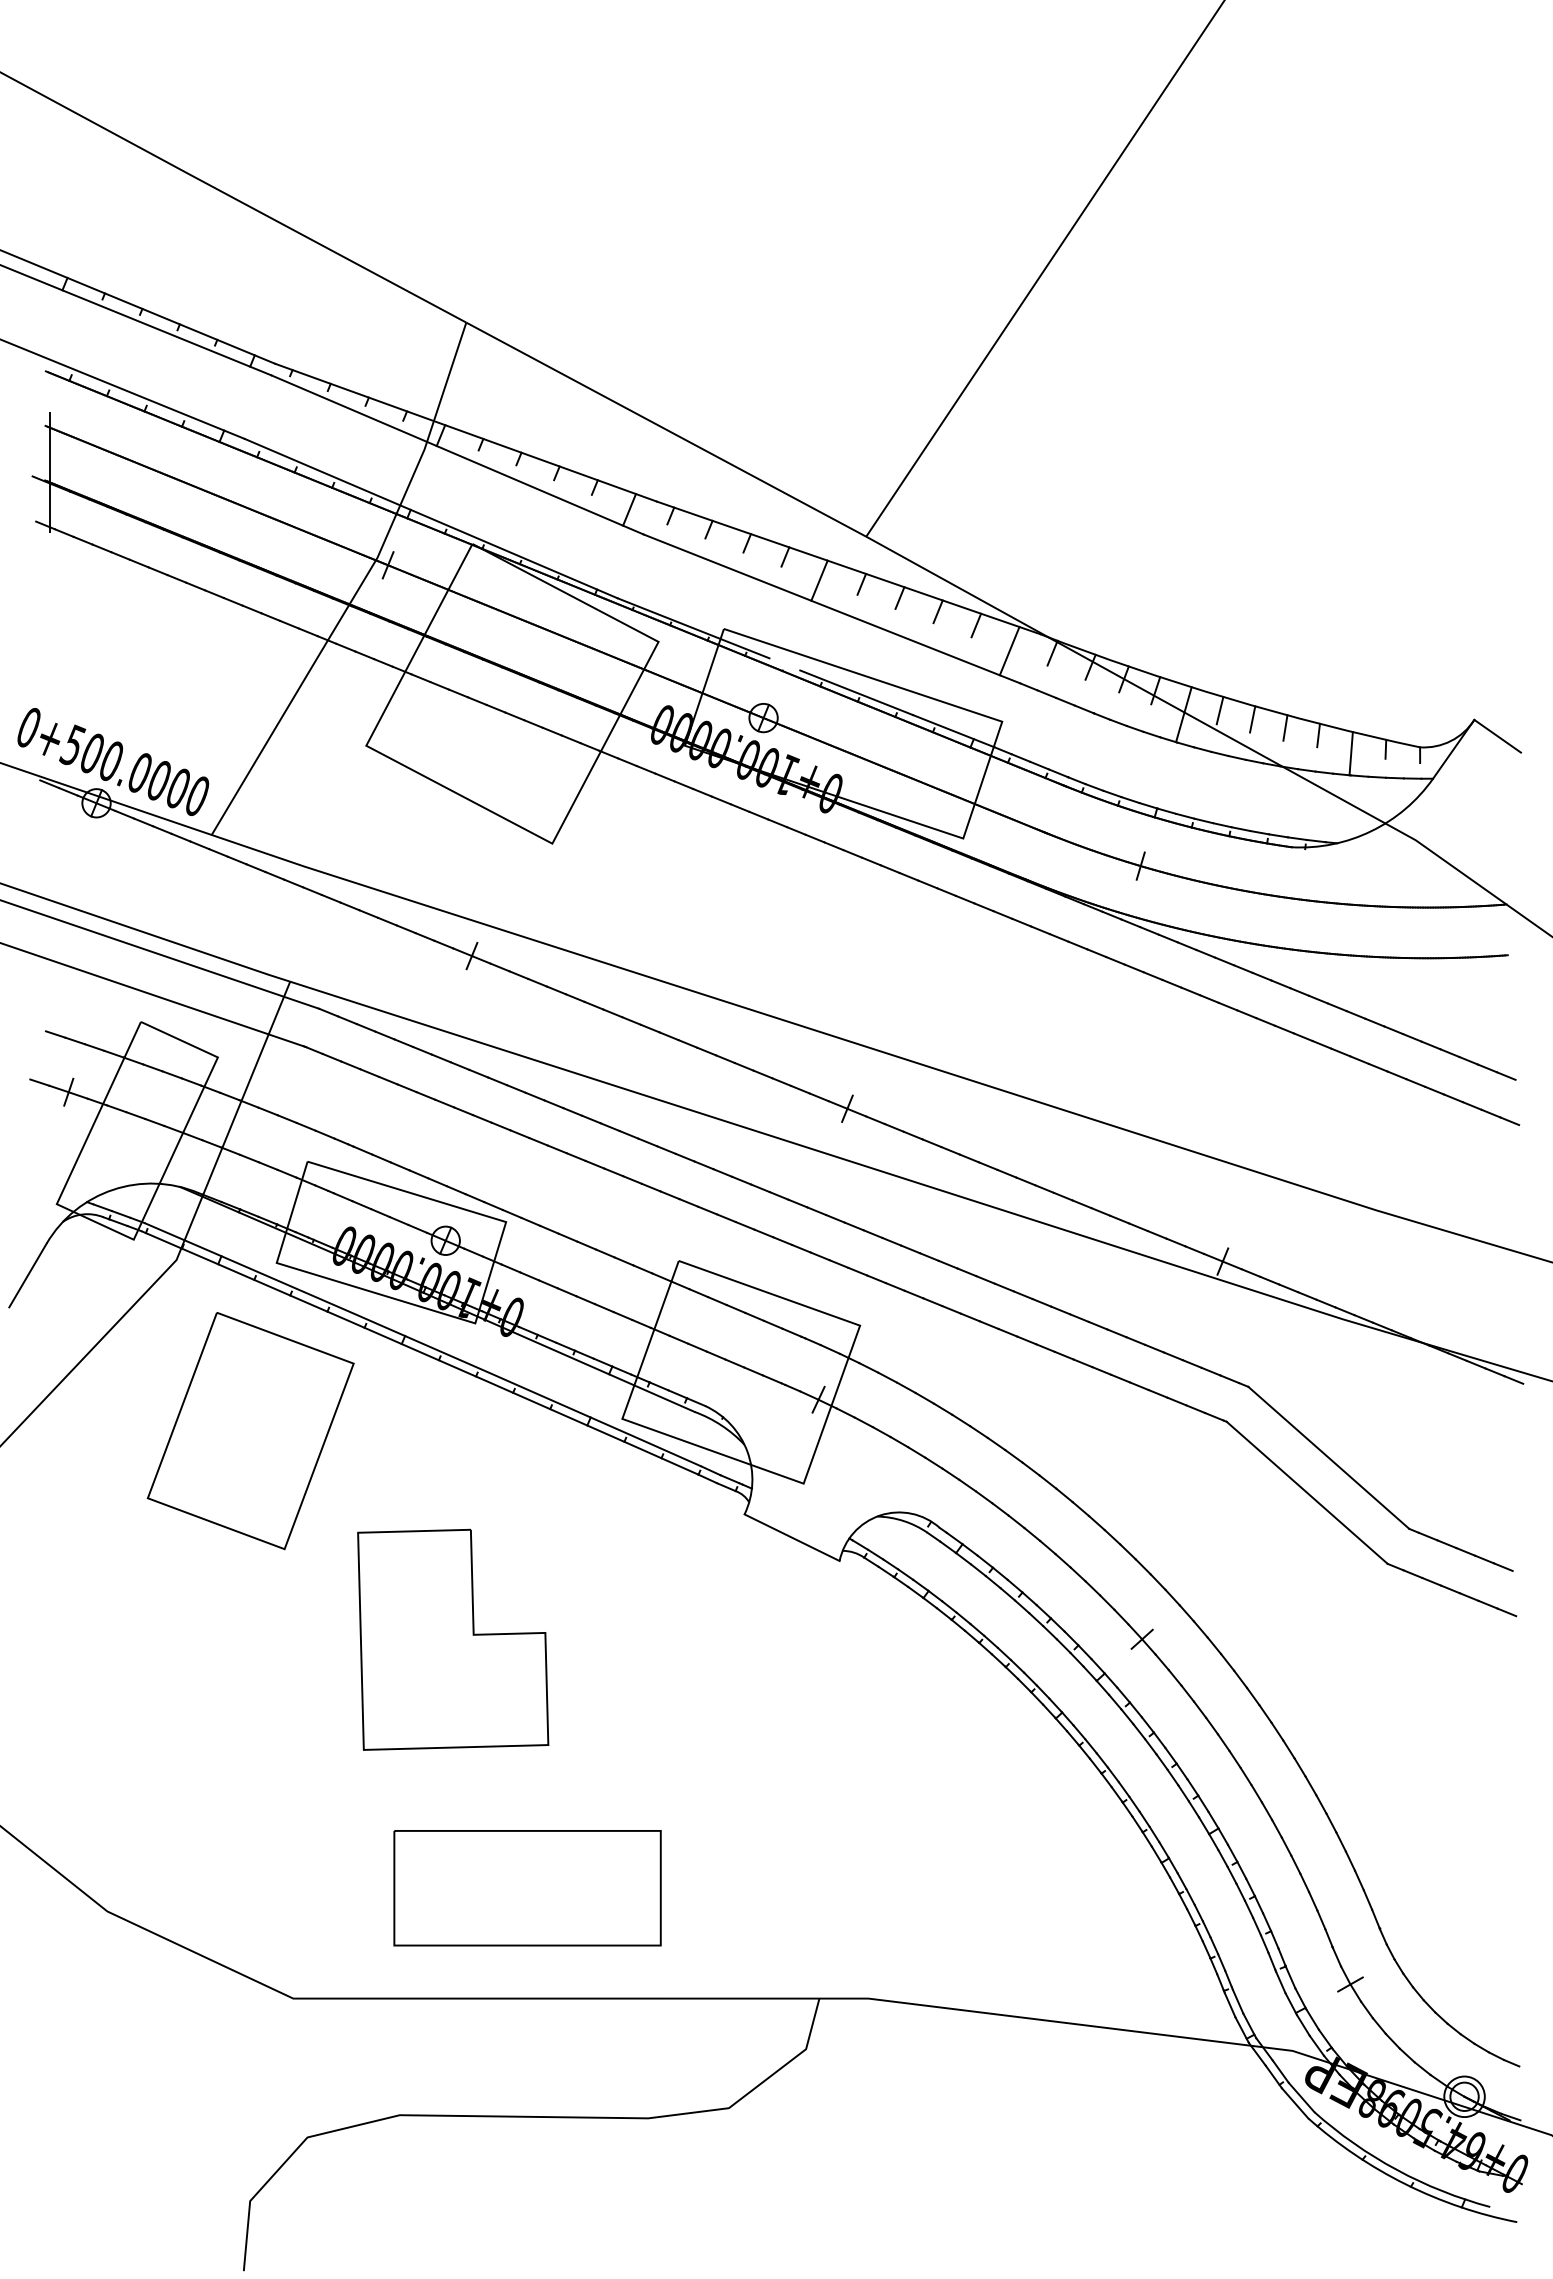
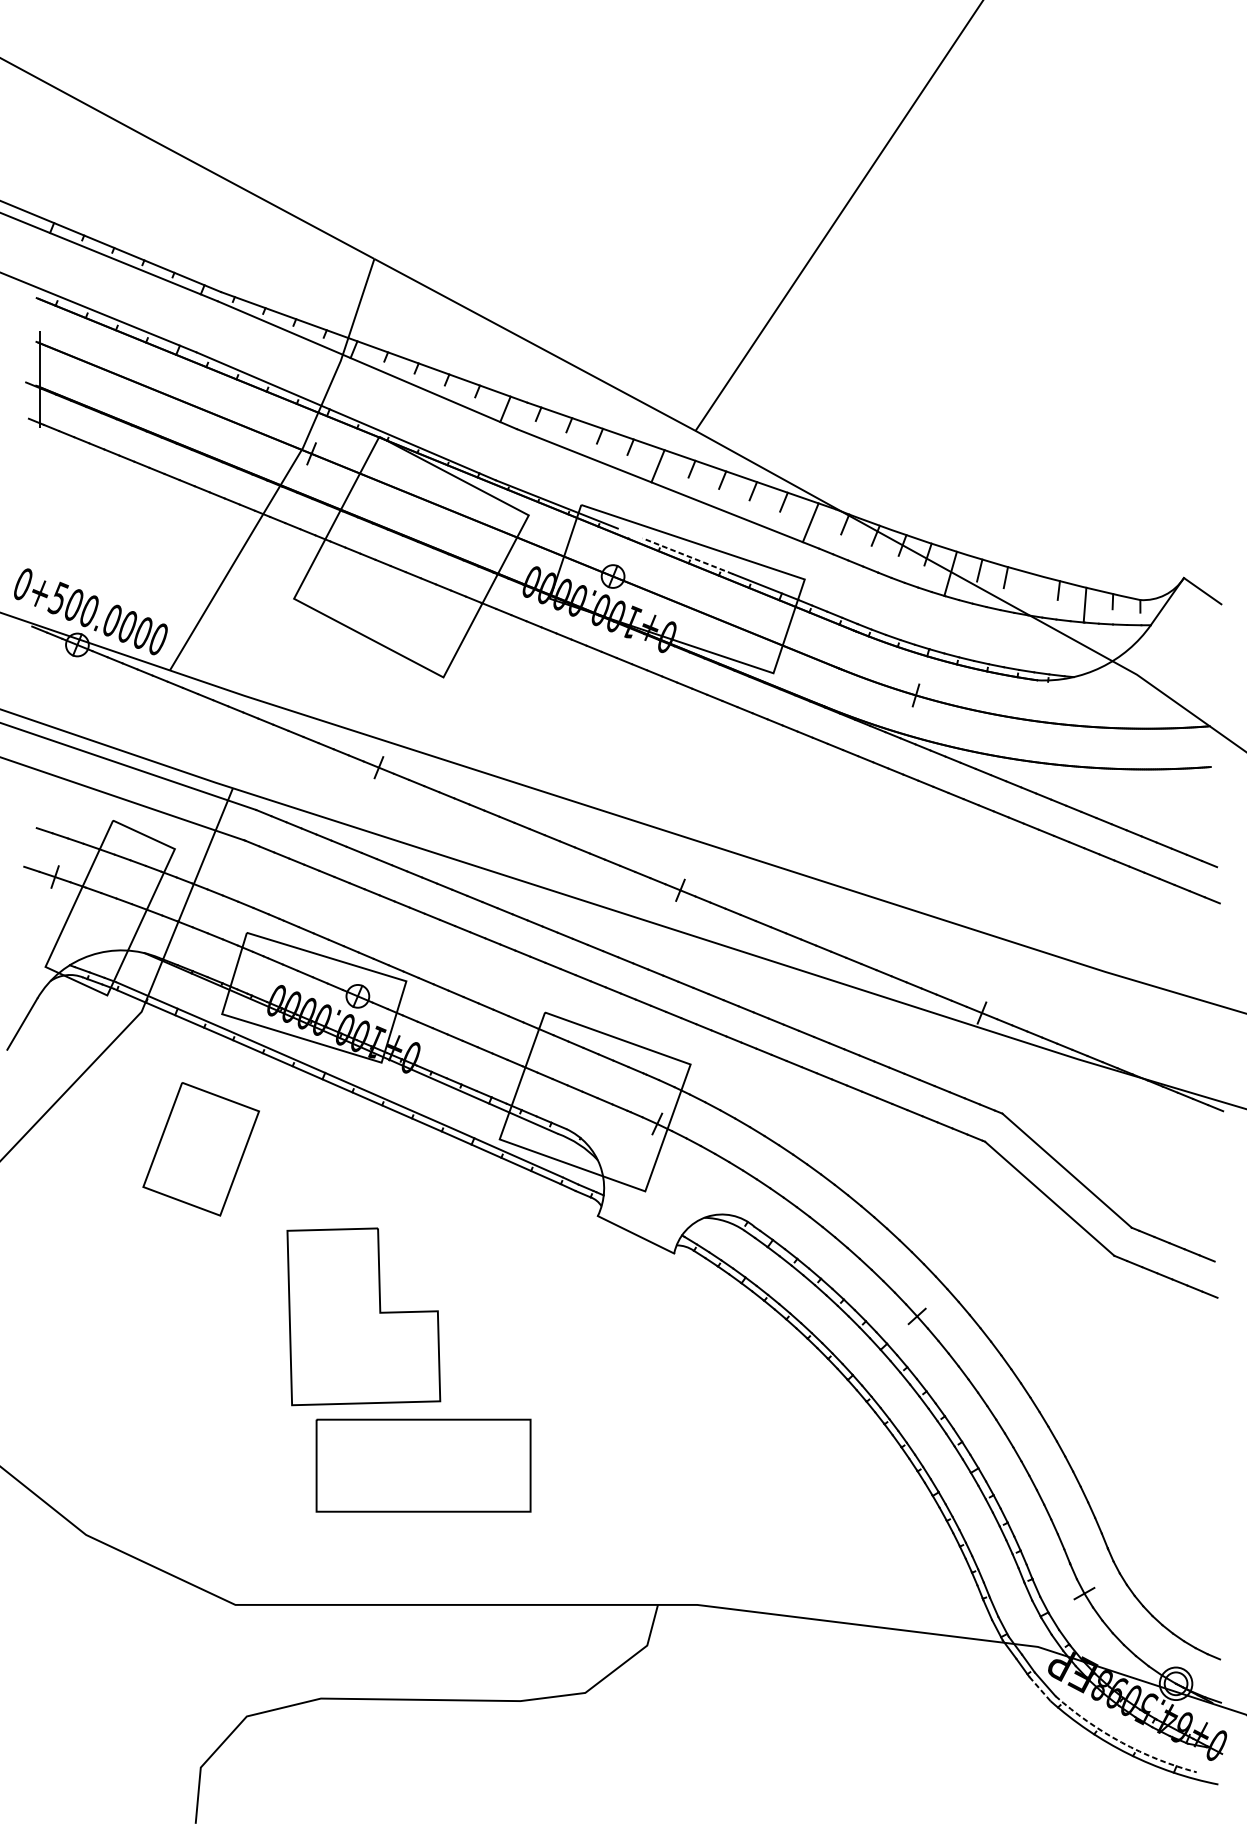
line: (856, 692) -> (687, 556), solid -> dashed
line: (1285, 727) -> (1032, 584), removed
part: (250, 1431) -> (201, 1149), size x0.7
part: (527, 1888) -> (423, 1465), moved
line: (1295, 2103) -> (1040, 1689), solid -> dashed
arc: (1396, 2169) -> (1121, 1742), solid -> dashed

